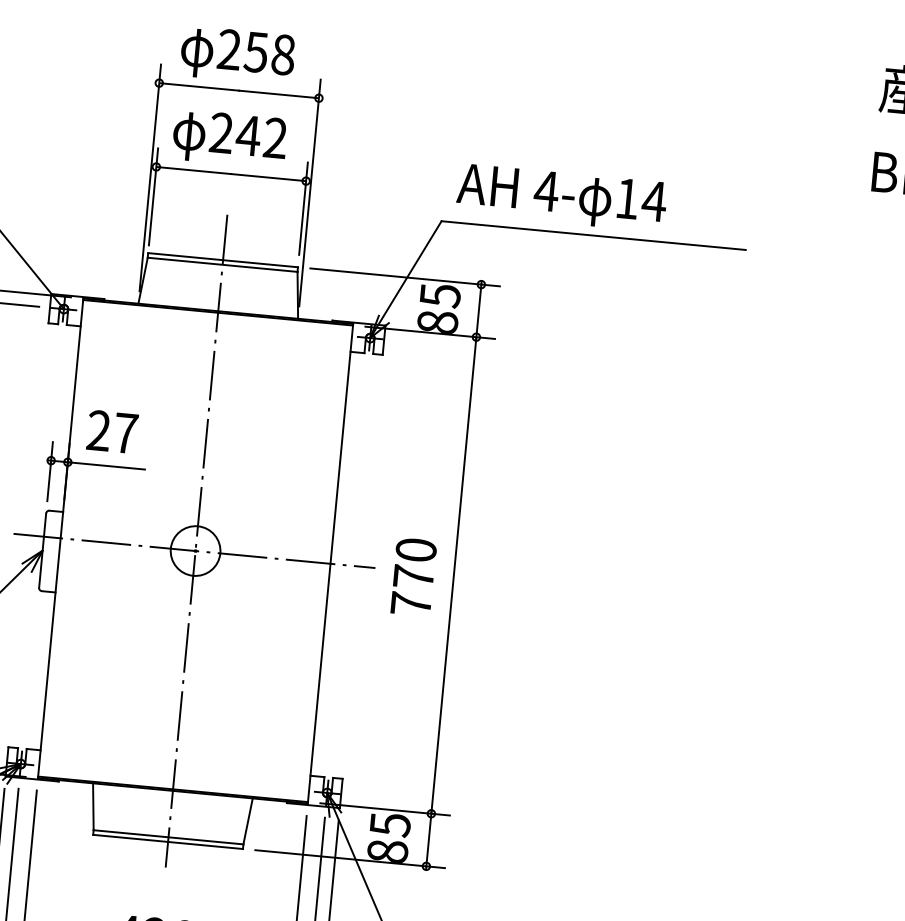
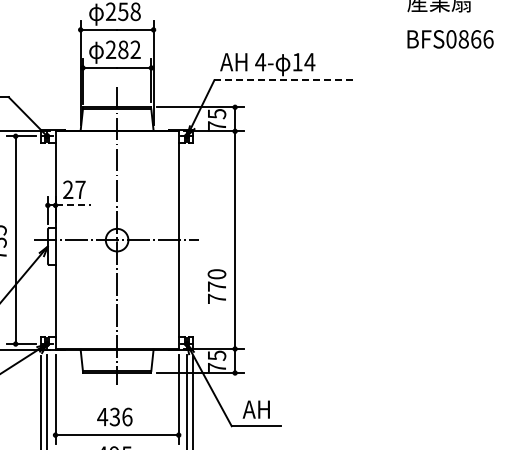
text: (246, 134) -> (122, 49), 242 -> 282
line: (595, 236) -> (284, 80), solid -> dashed
text: (436, 320) -> (216, 125), 85 -> 75
line: (107, 466) -> (73, 205), solid -> dashed
text: (412, 576) -> (216, 286), moved
text: (386, 848) -> (216, 366), 85 -> 75

